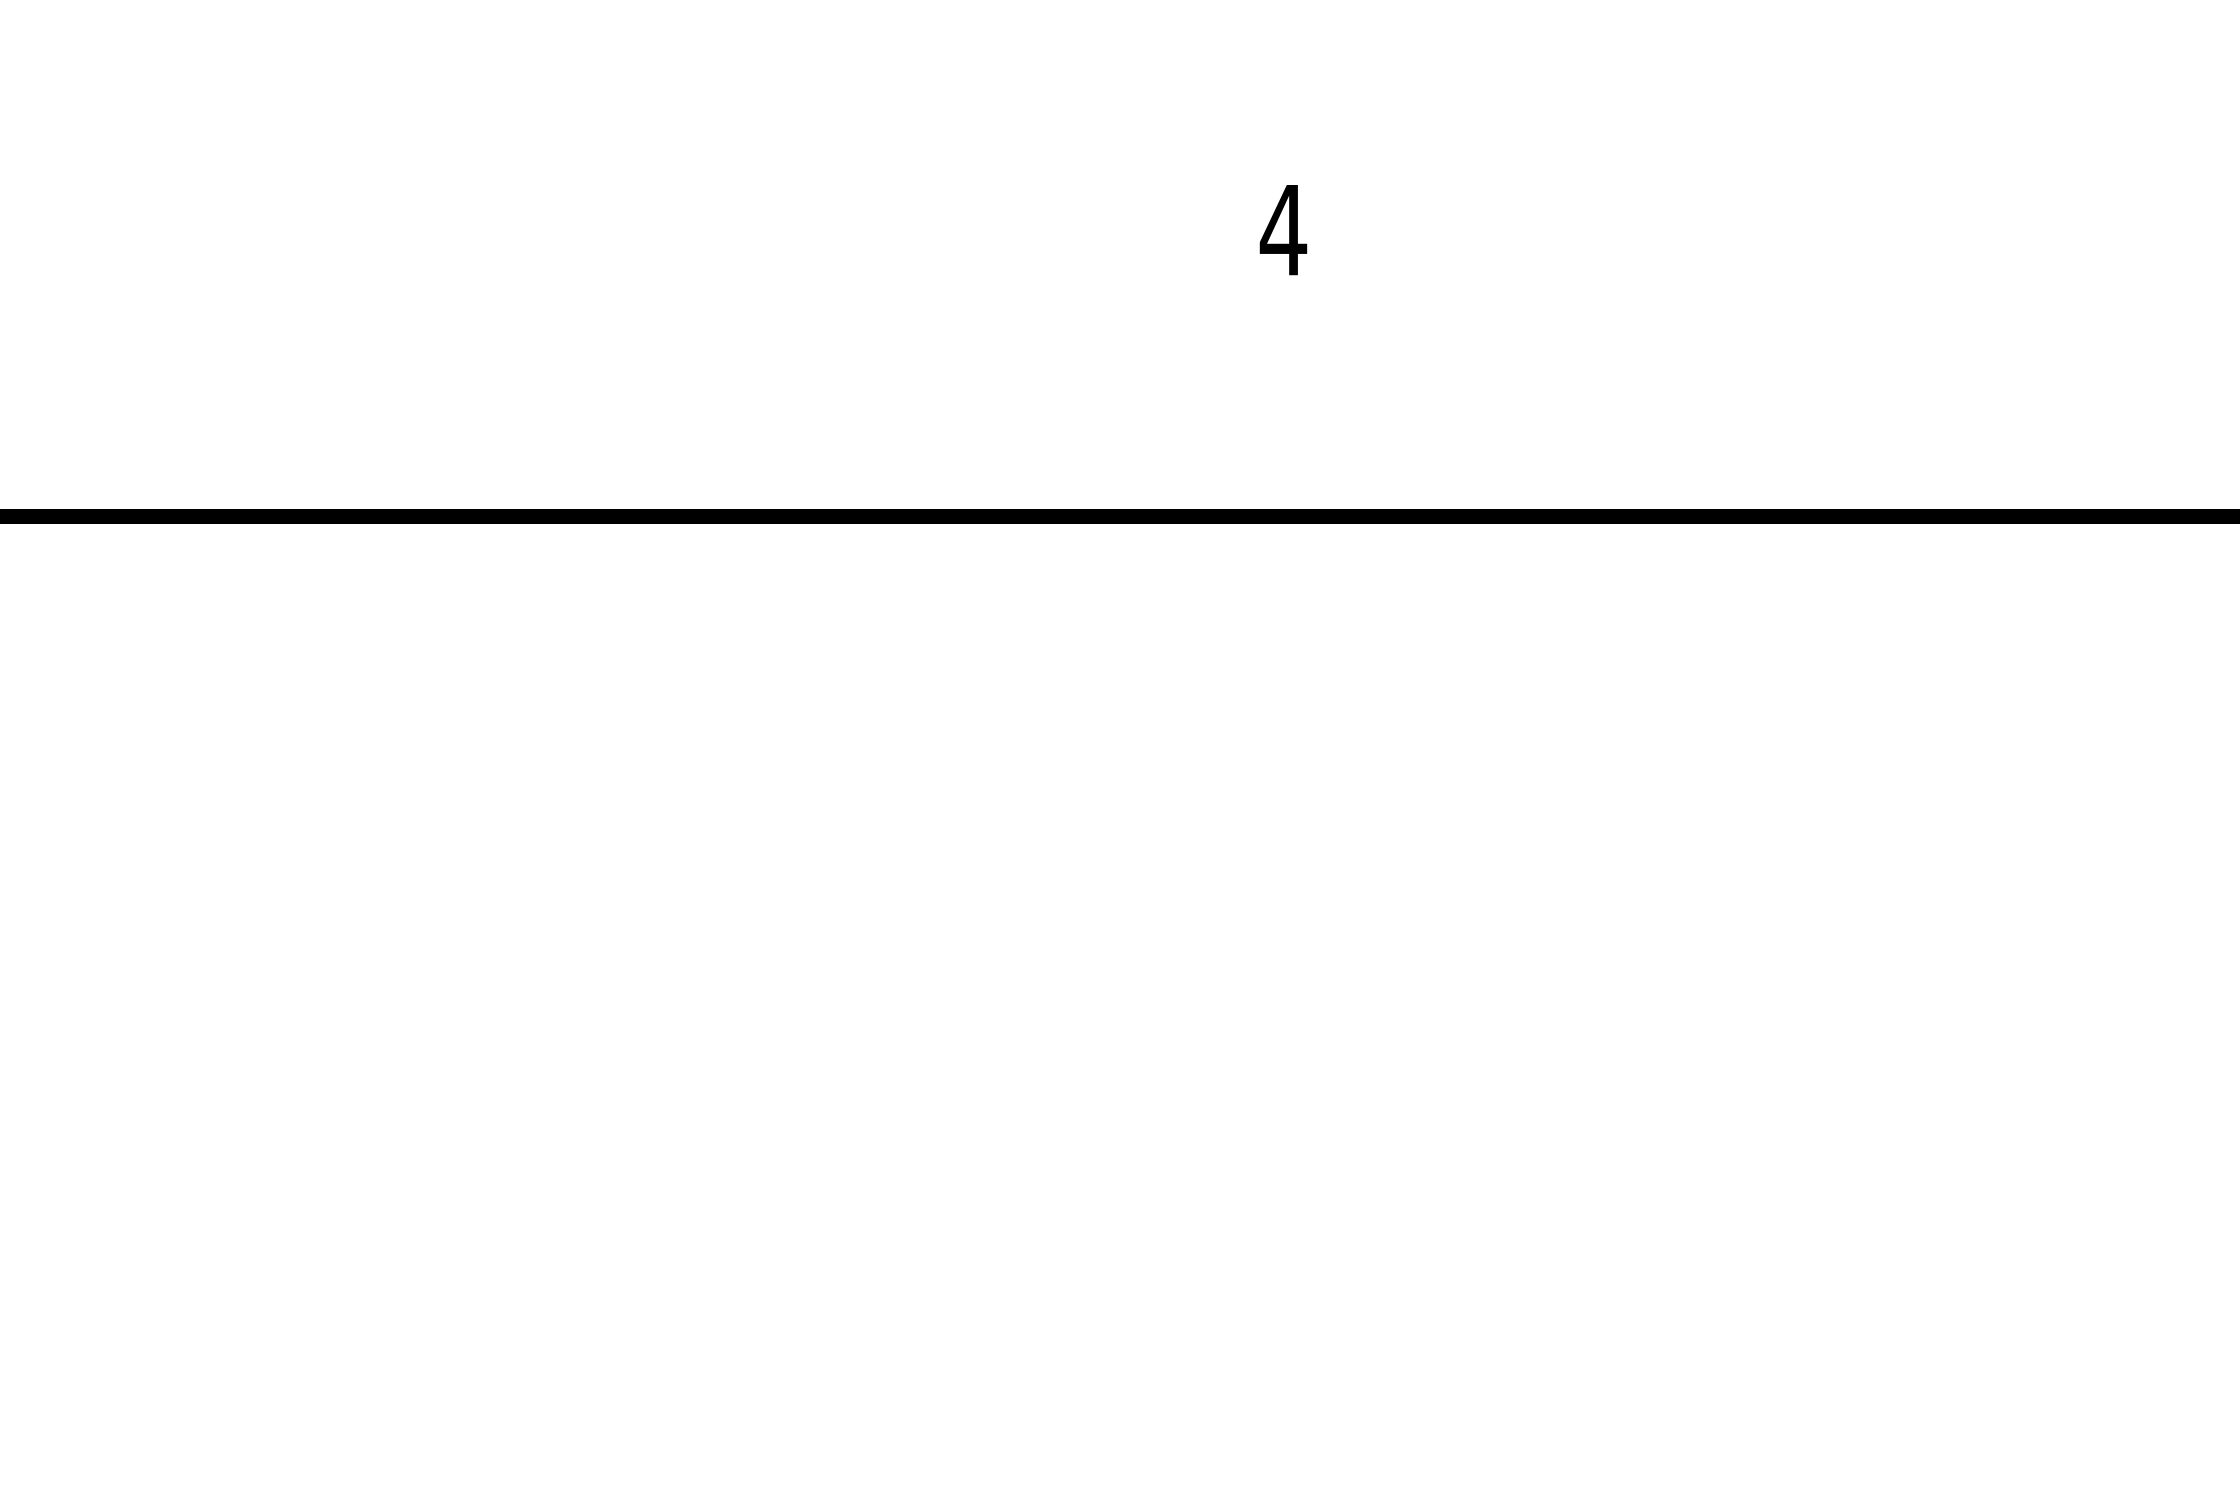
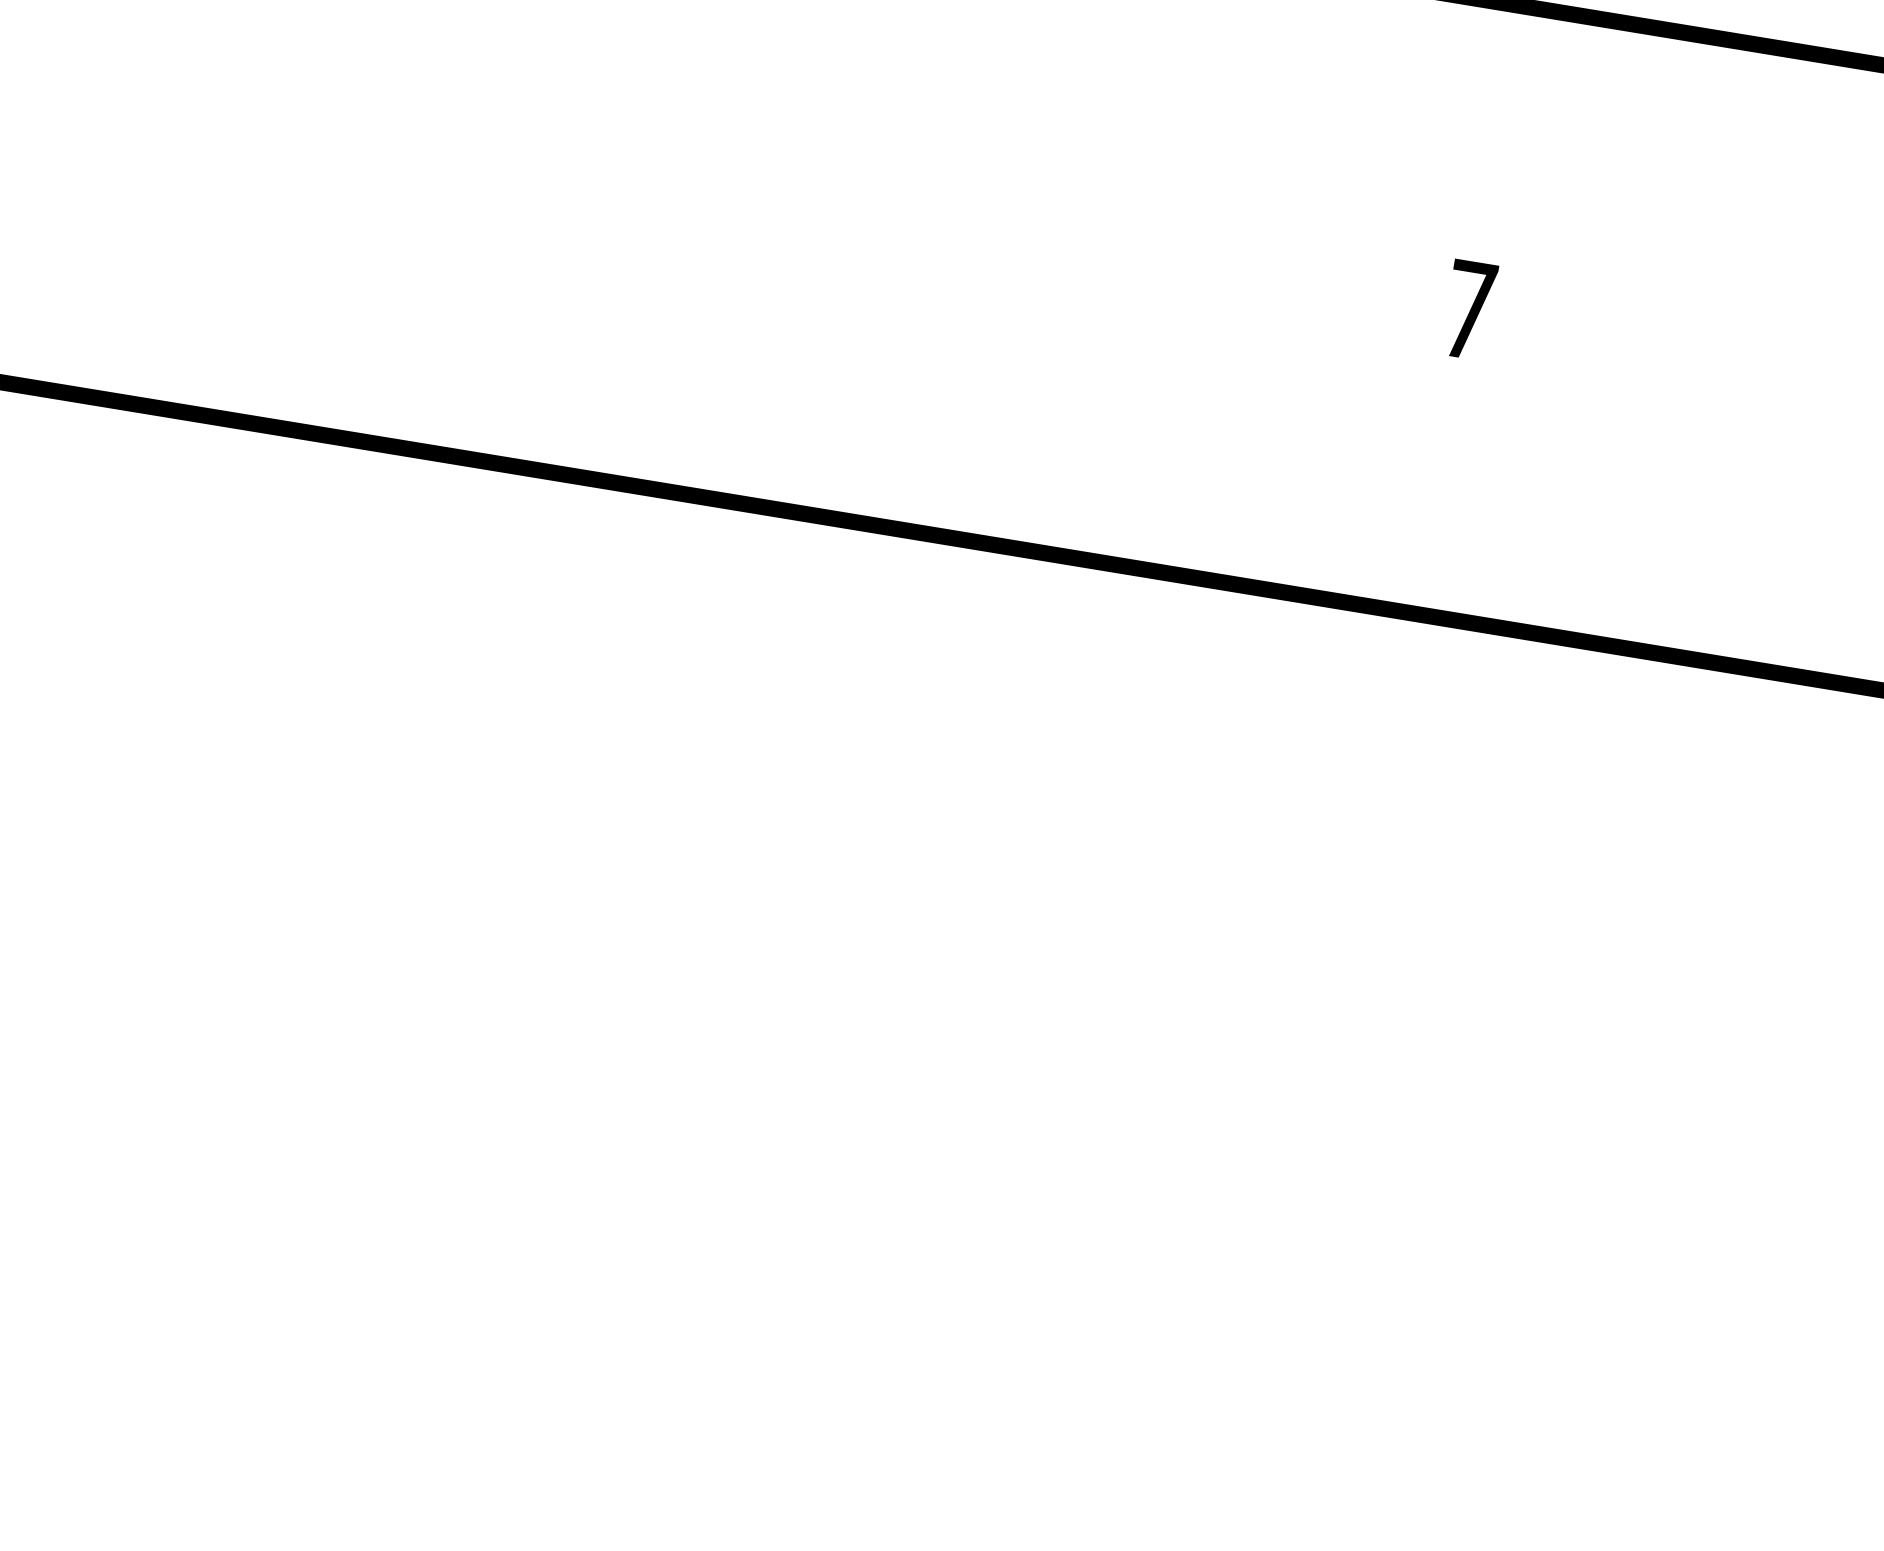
text: (1283, 230) -> (1469, 310), 4 -> 7

